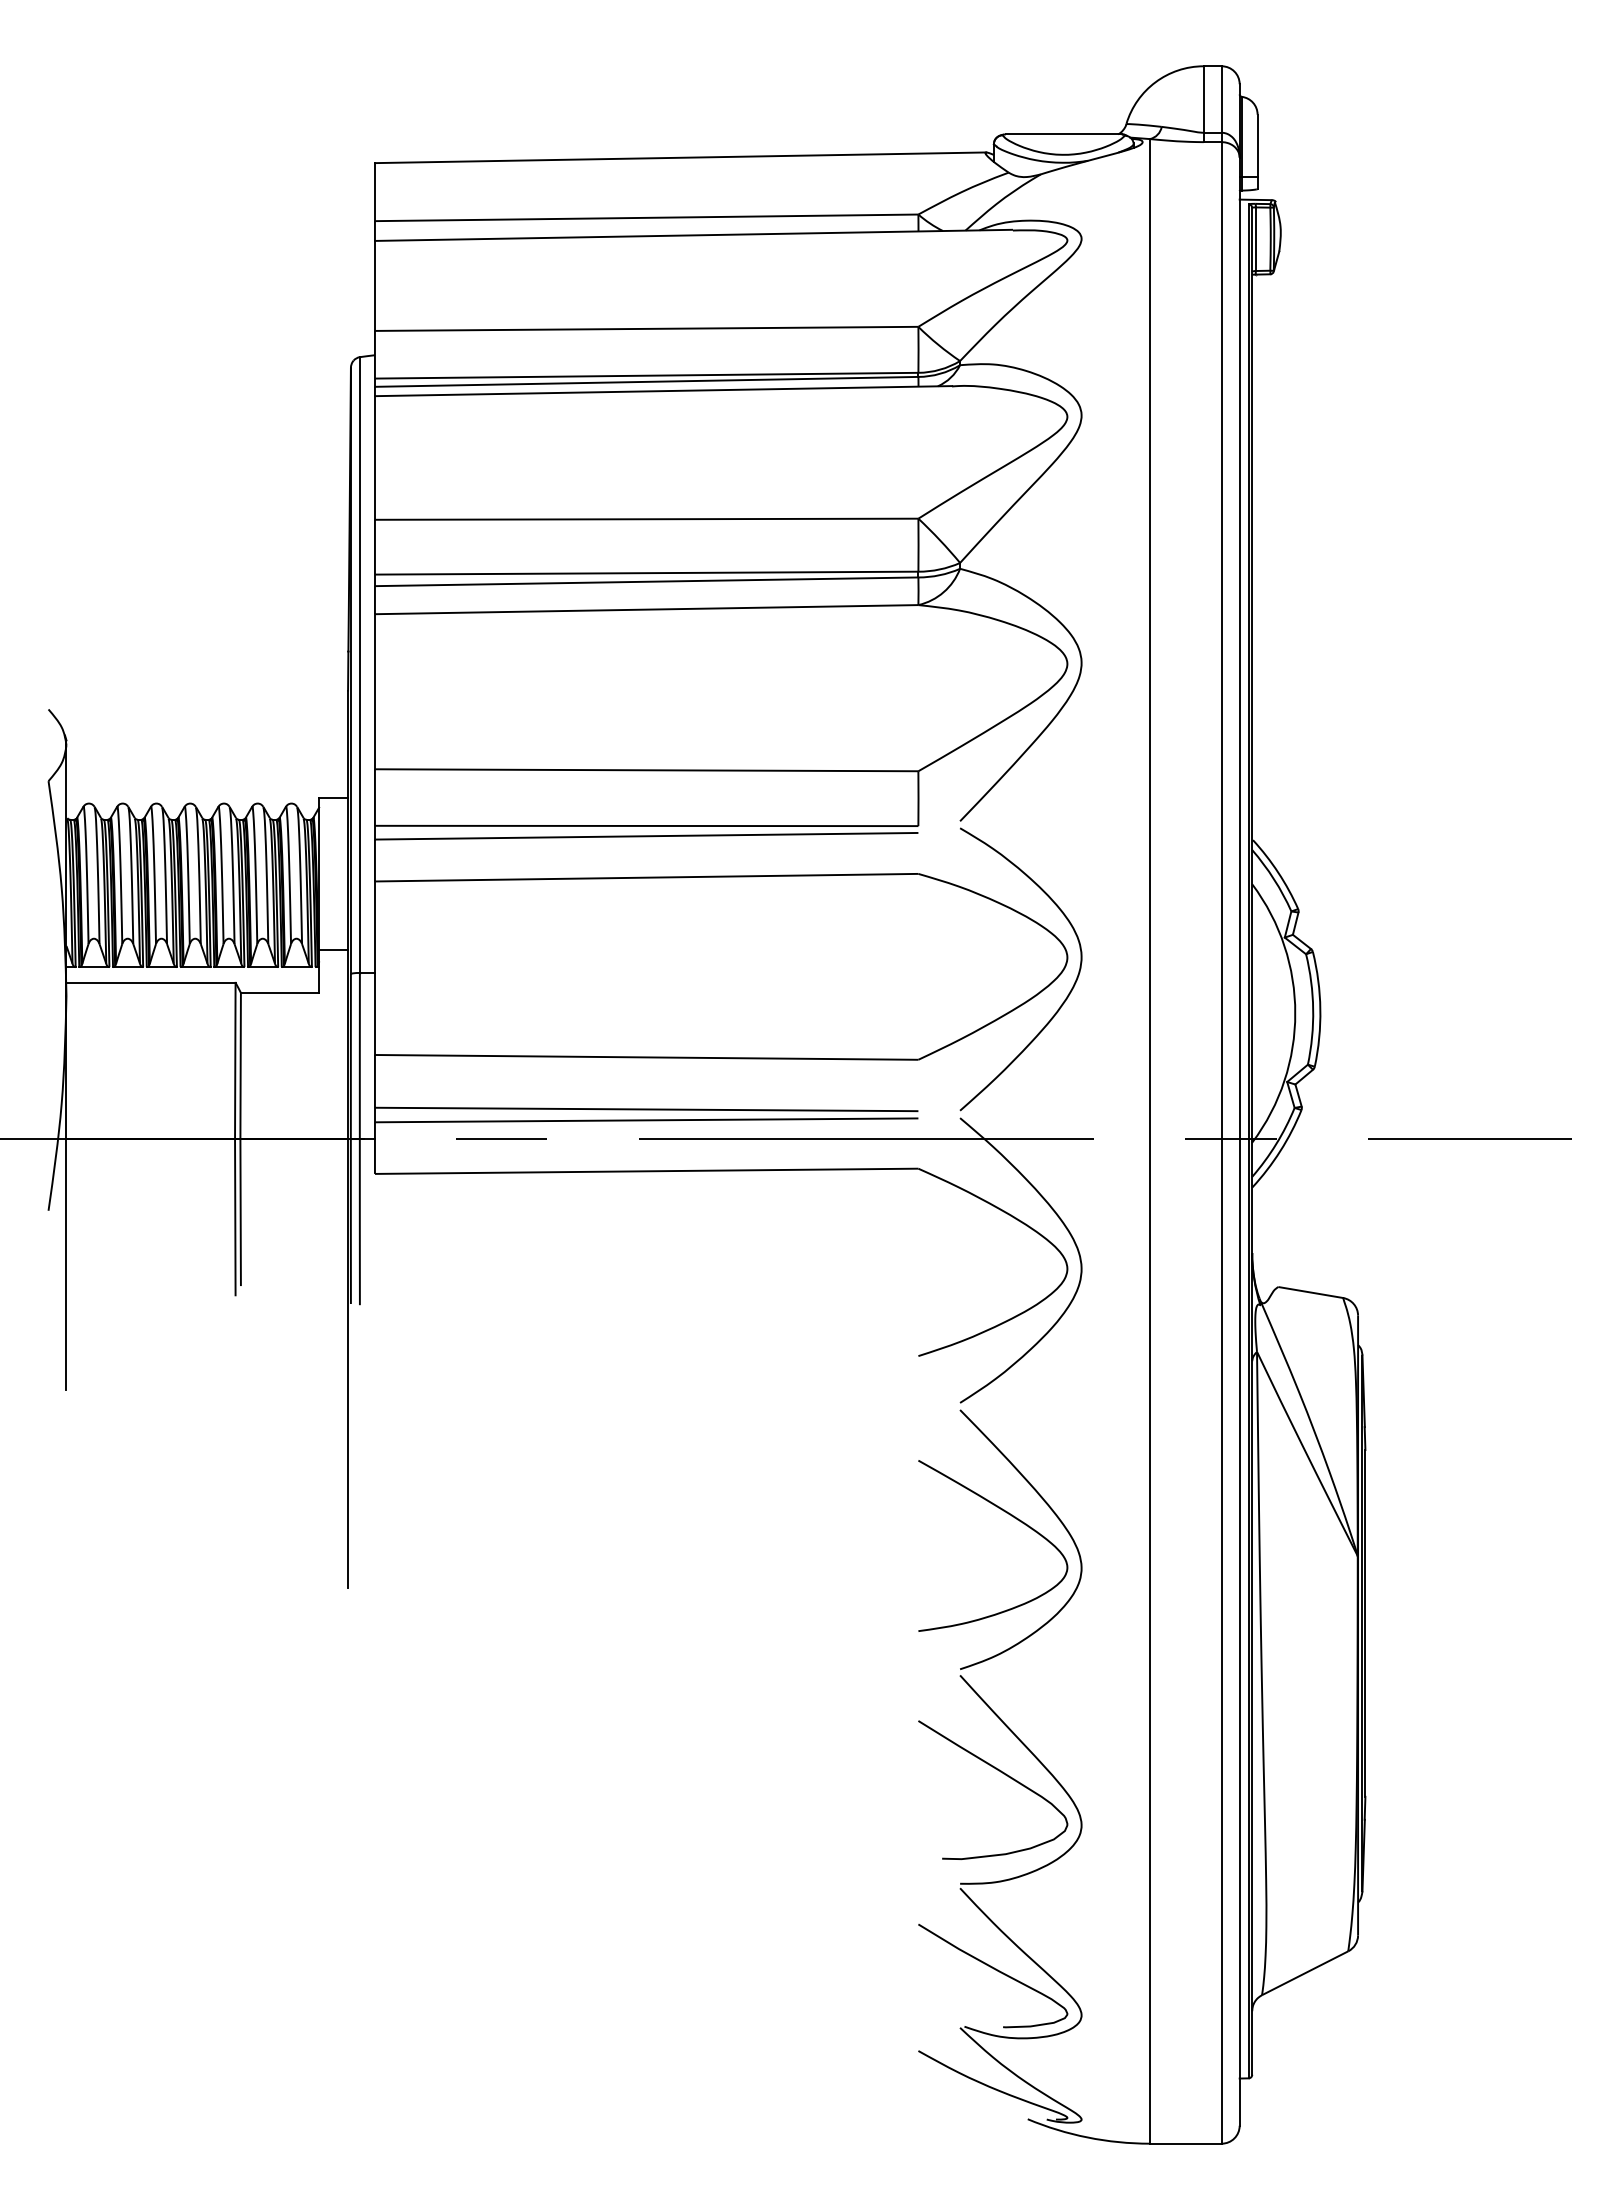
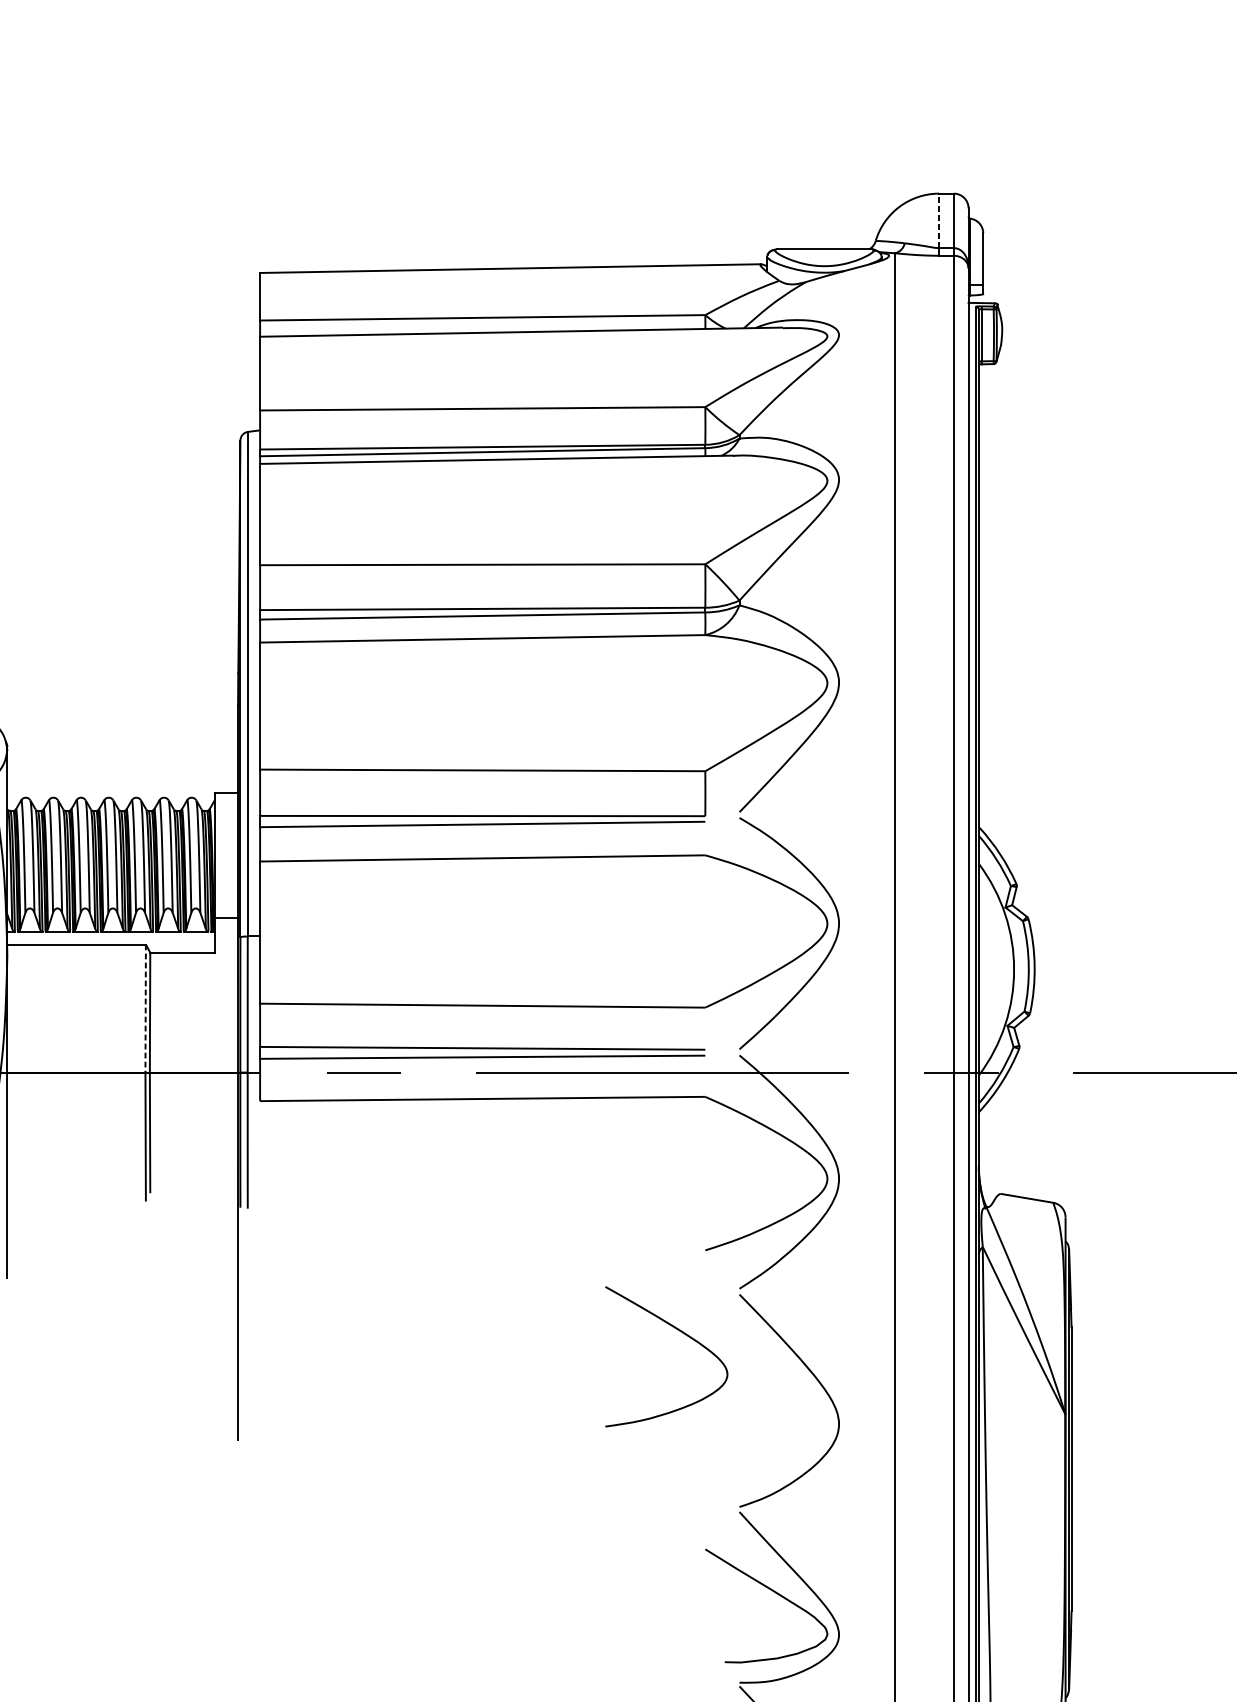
line: (1203, 99) -> (938, 220), solid -> dashed
line: (235, 1061) -> (145, 1009), solid -> dashed
curve: (1011, 1516) -> (681, 1332), moved

